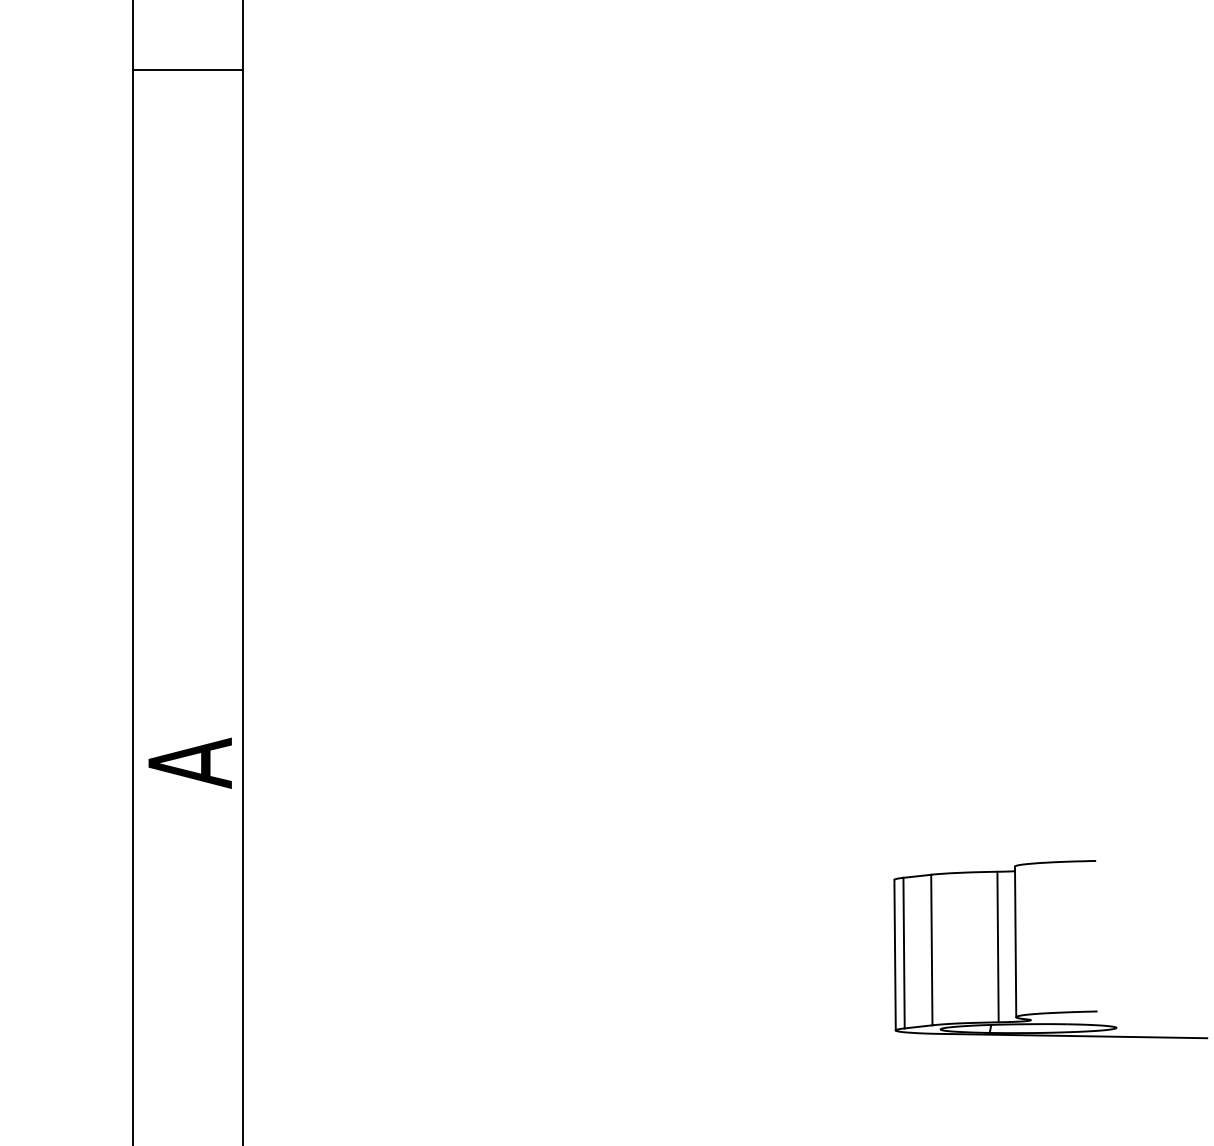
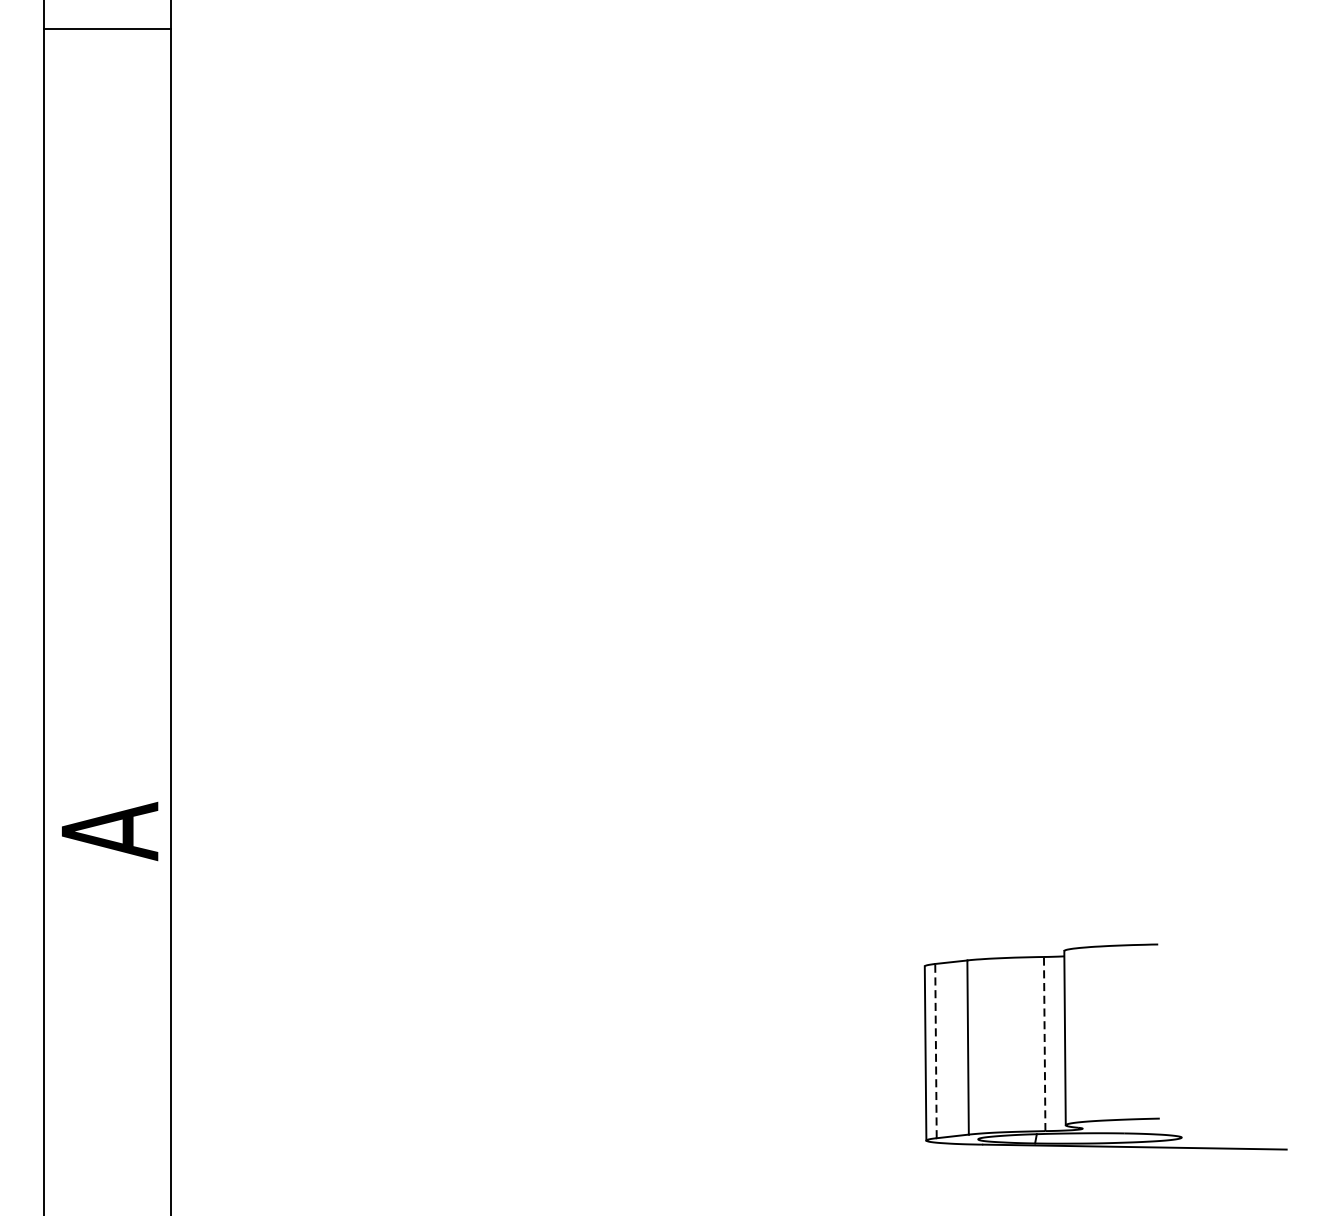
line: (998, 946) -> (1045, 1043), solid -> dashed
line: (904, 952) -> (936, 1050), solid -> dashed

